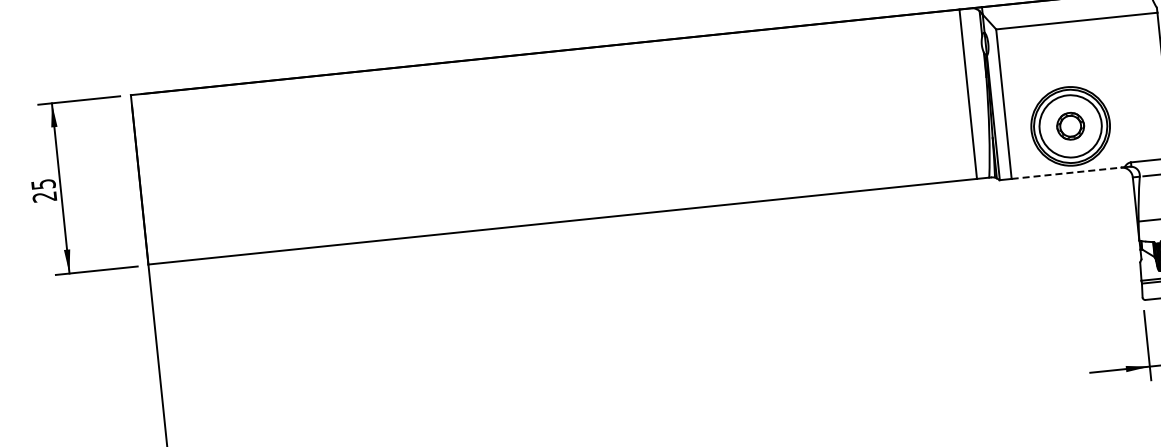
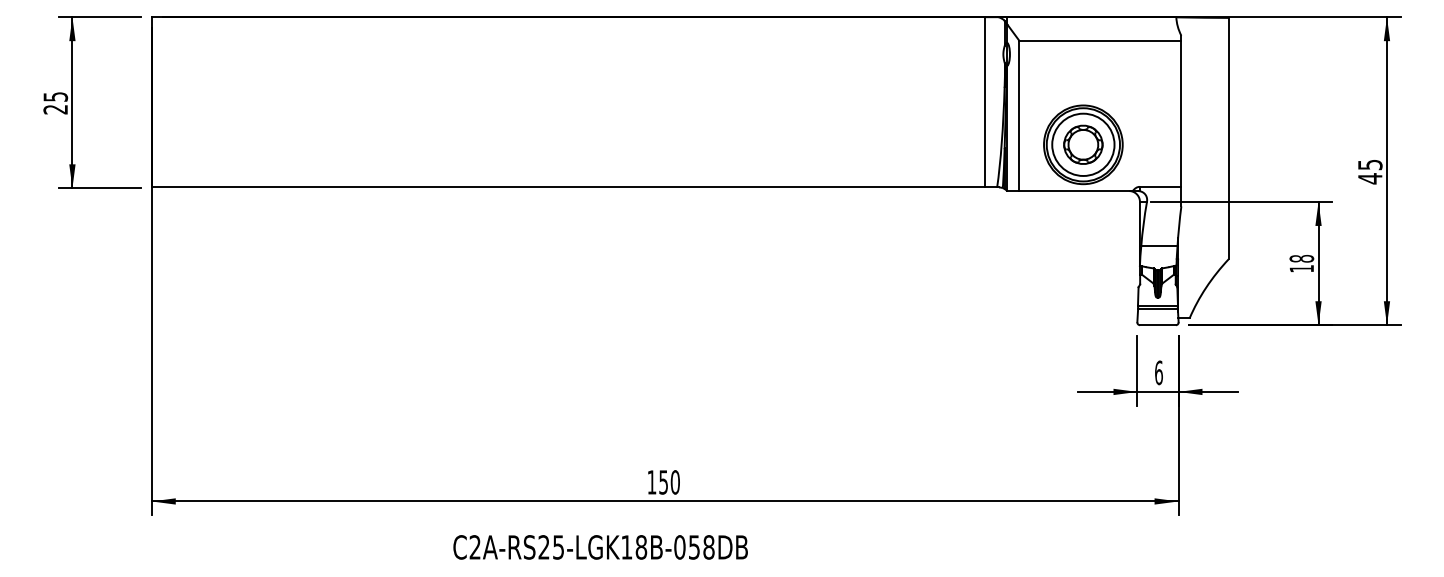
part: (1070, 126) -> (1083, 144), size x1.43
line: (1068, 173) -> (1076, 191), dashed -> solid

